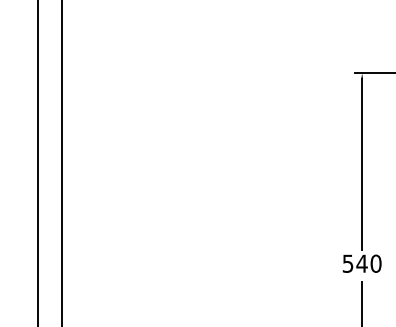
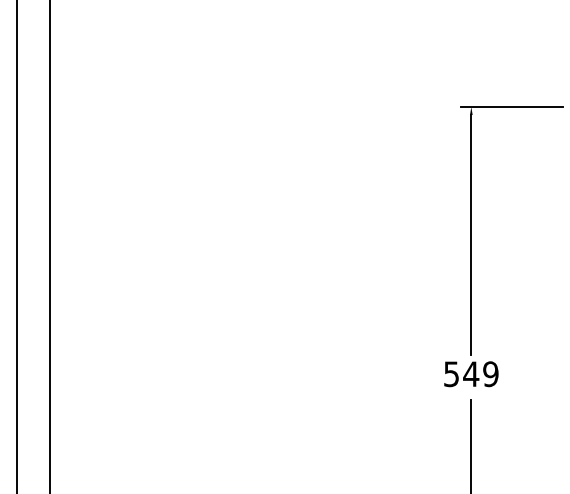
text: (375, 263) -> (490, 374), 540 -> 549

